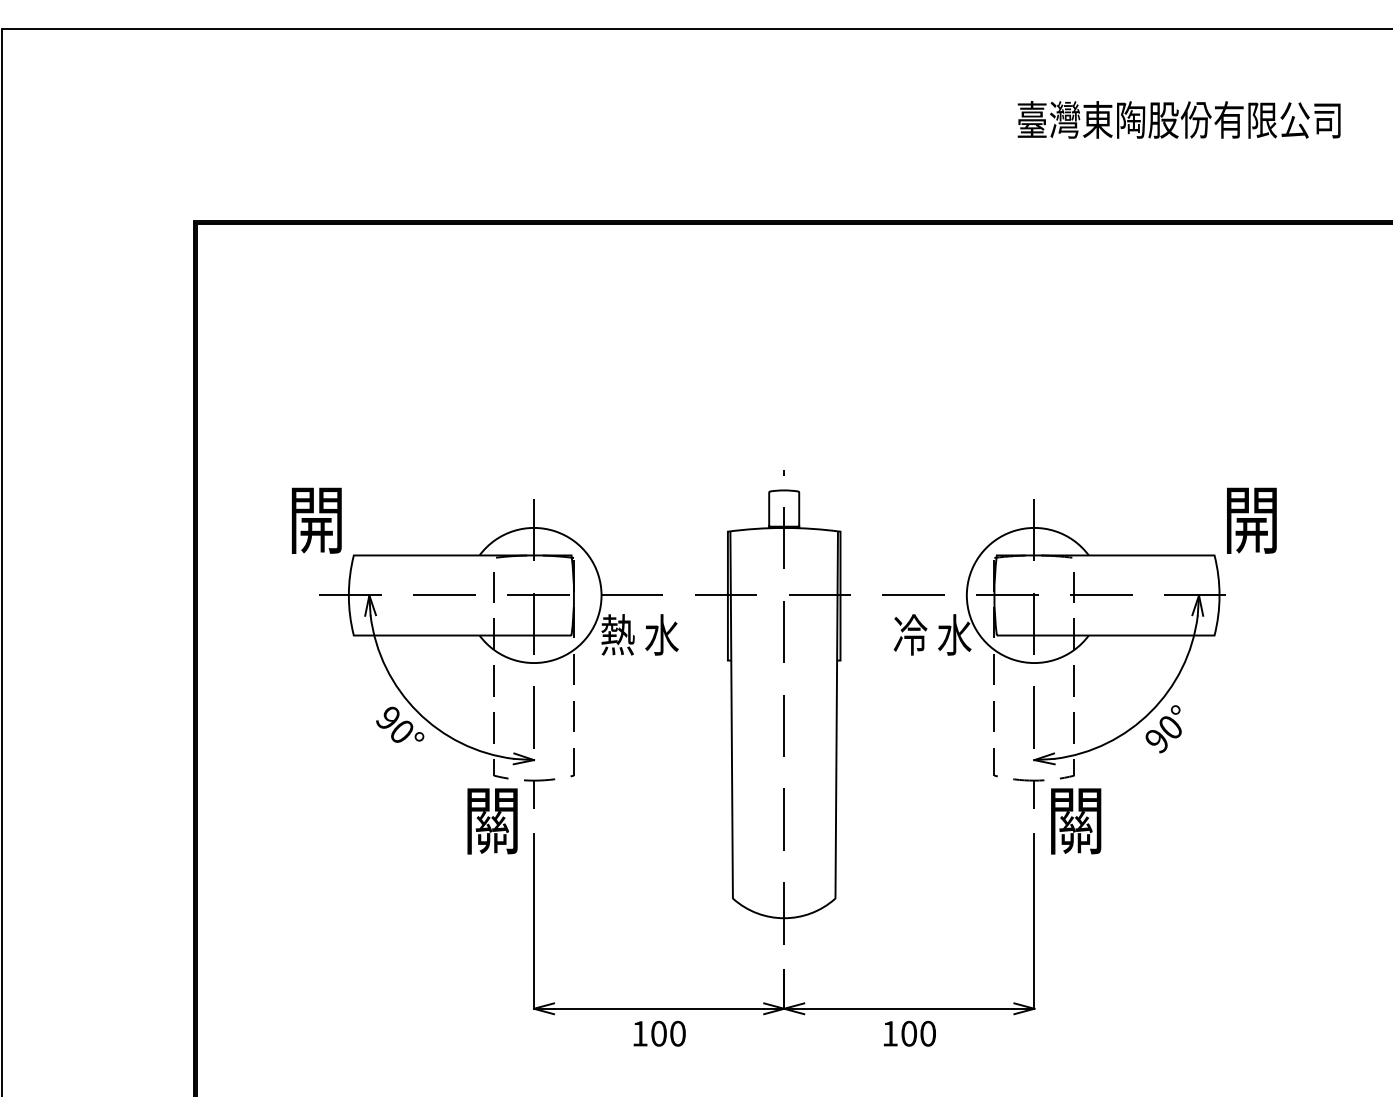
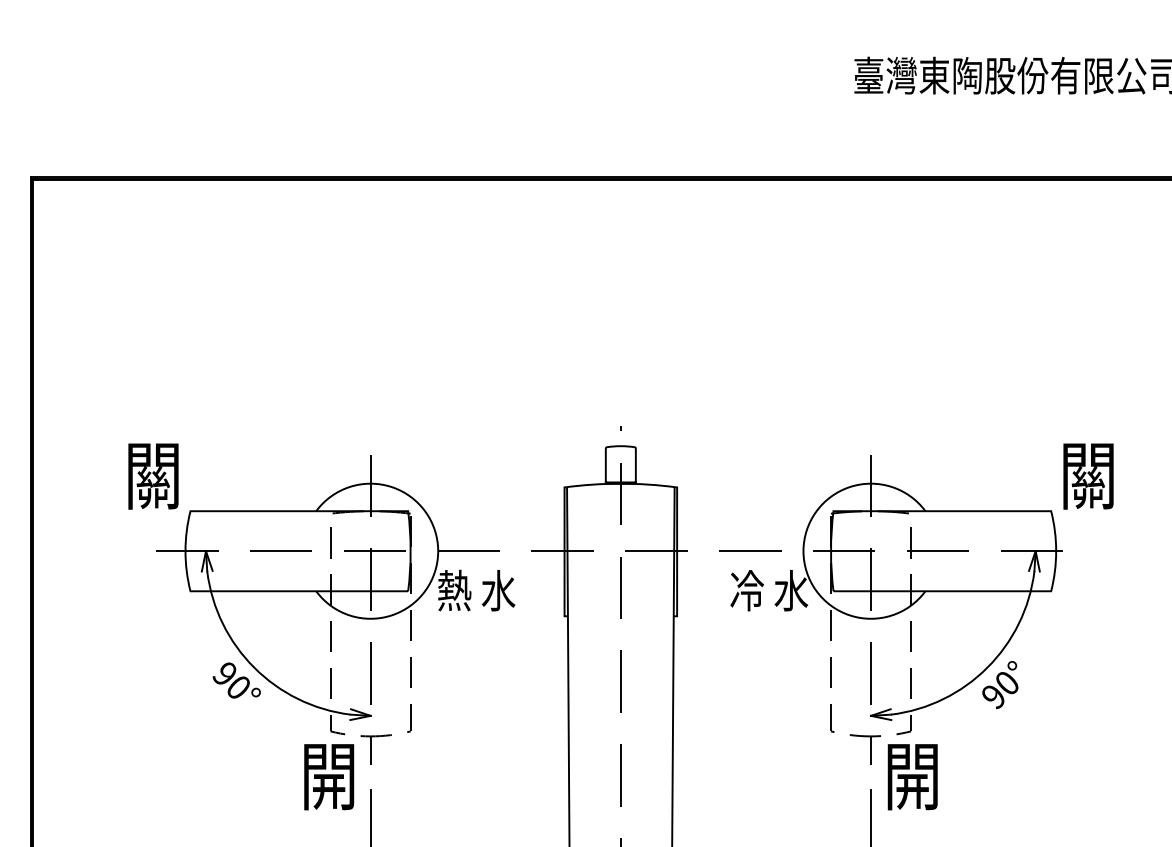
text: (316, 520) -> (153, 476), 開 -> 關
text: (1251, 520) -> (1088, 476), 開 -> 關
text: (492, 821) -> (329, 777), 關 -> 開
text: (1076, 821) -> (913, 777), 關 -> 開

